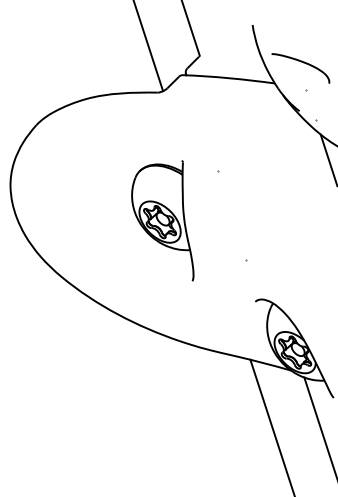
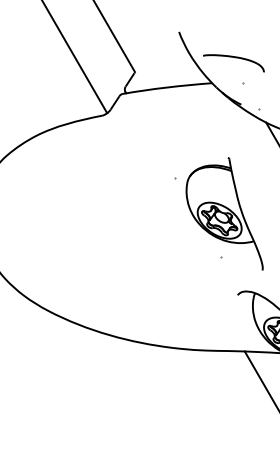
part: (162, 220) -> (221, 218), moved

